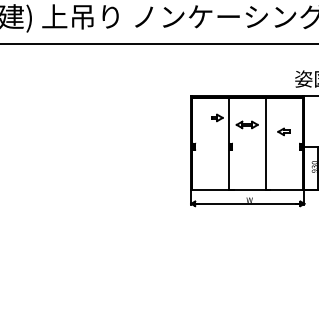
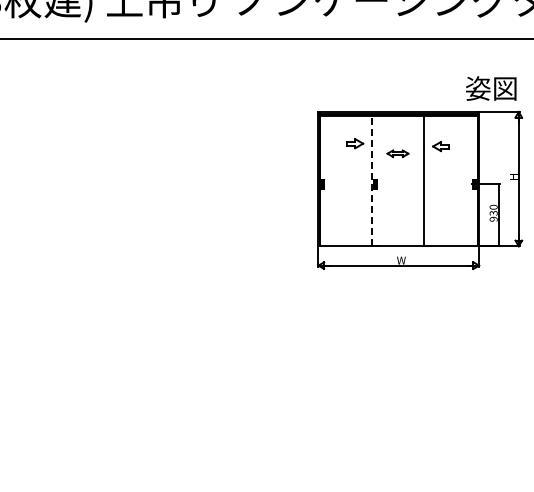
part: (246, 124) -> (397, 153), size x0.7
part: (283, 131) -> (440, 146), moved
line: (228, 143) -> (371, 180), solid -> dashed

